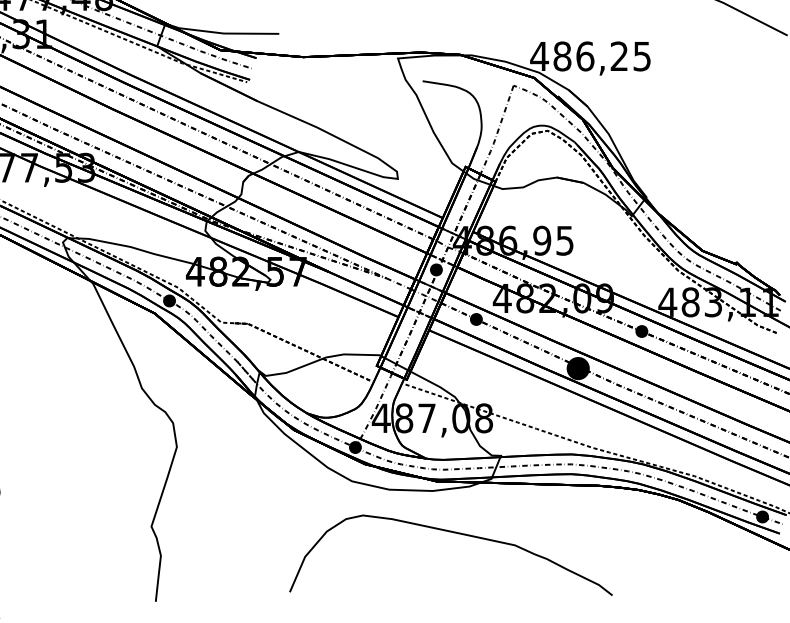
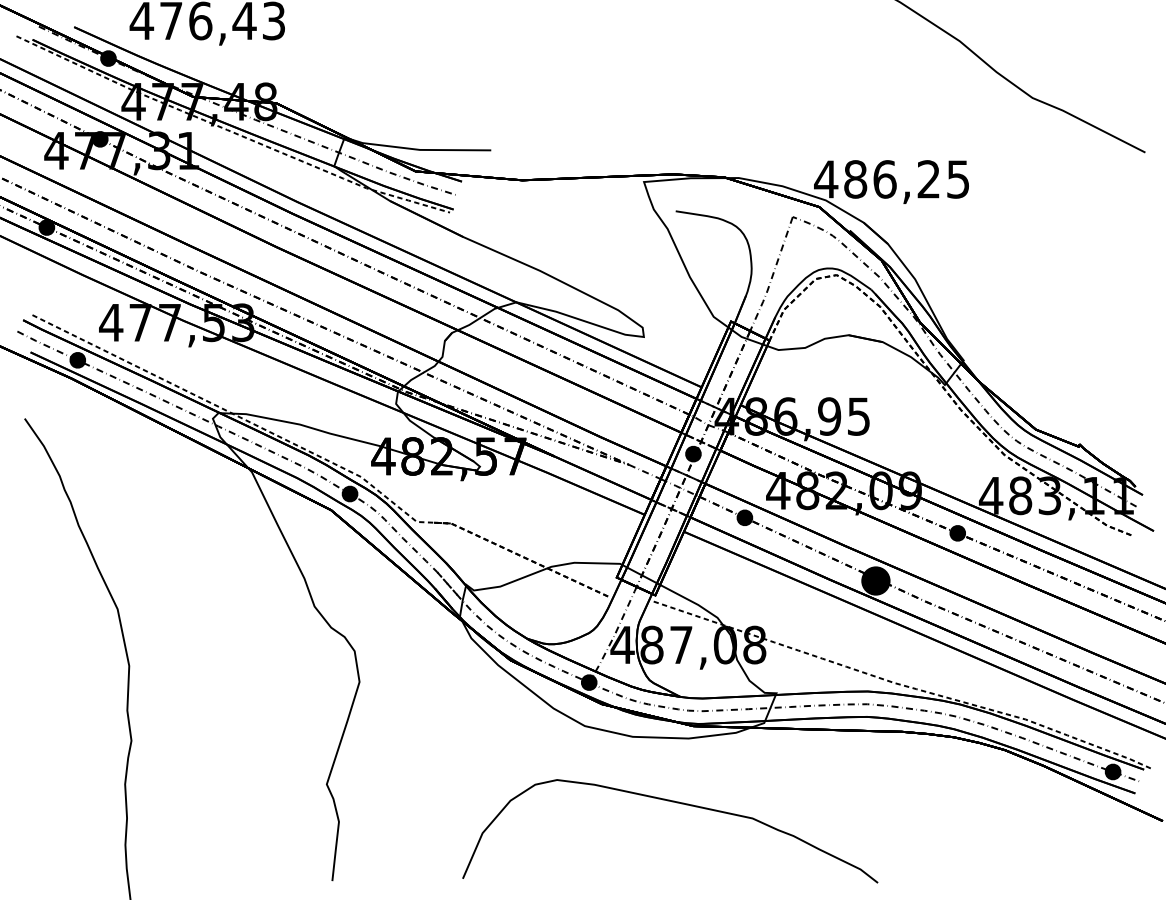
curve: (455, 533) -> (676, 803), moved

